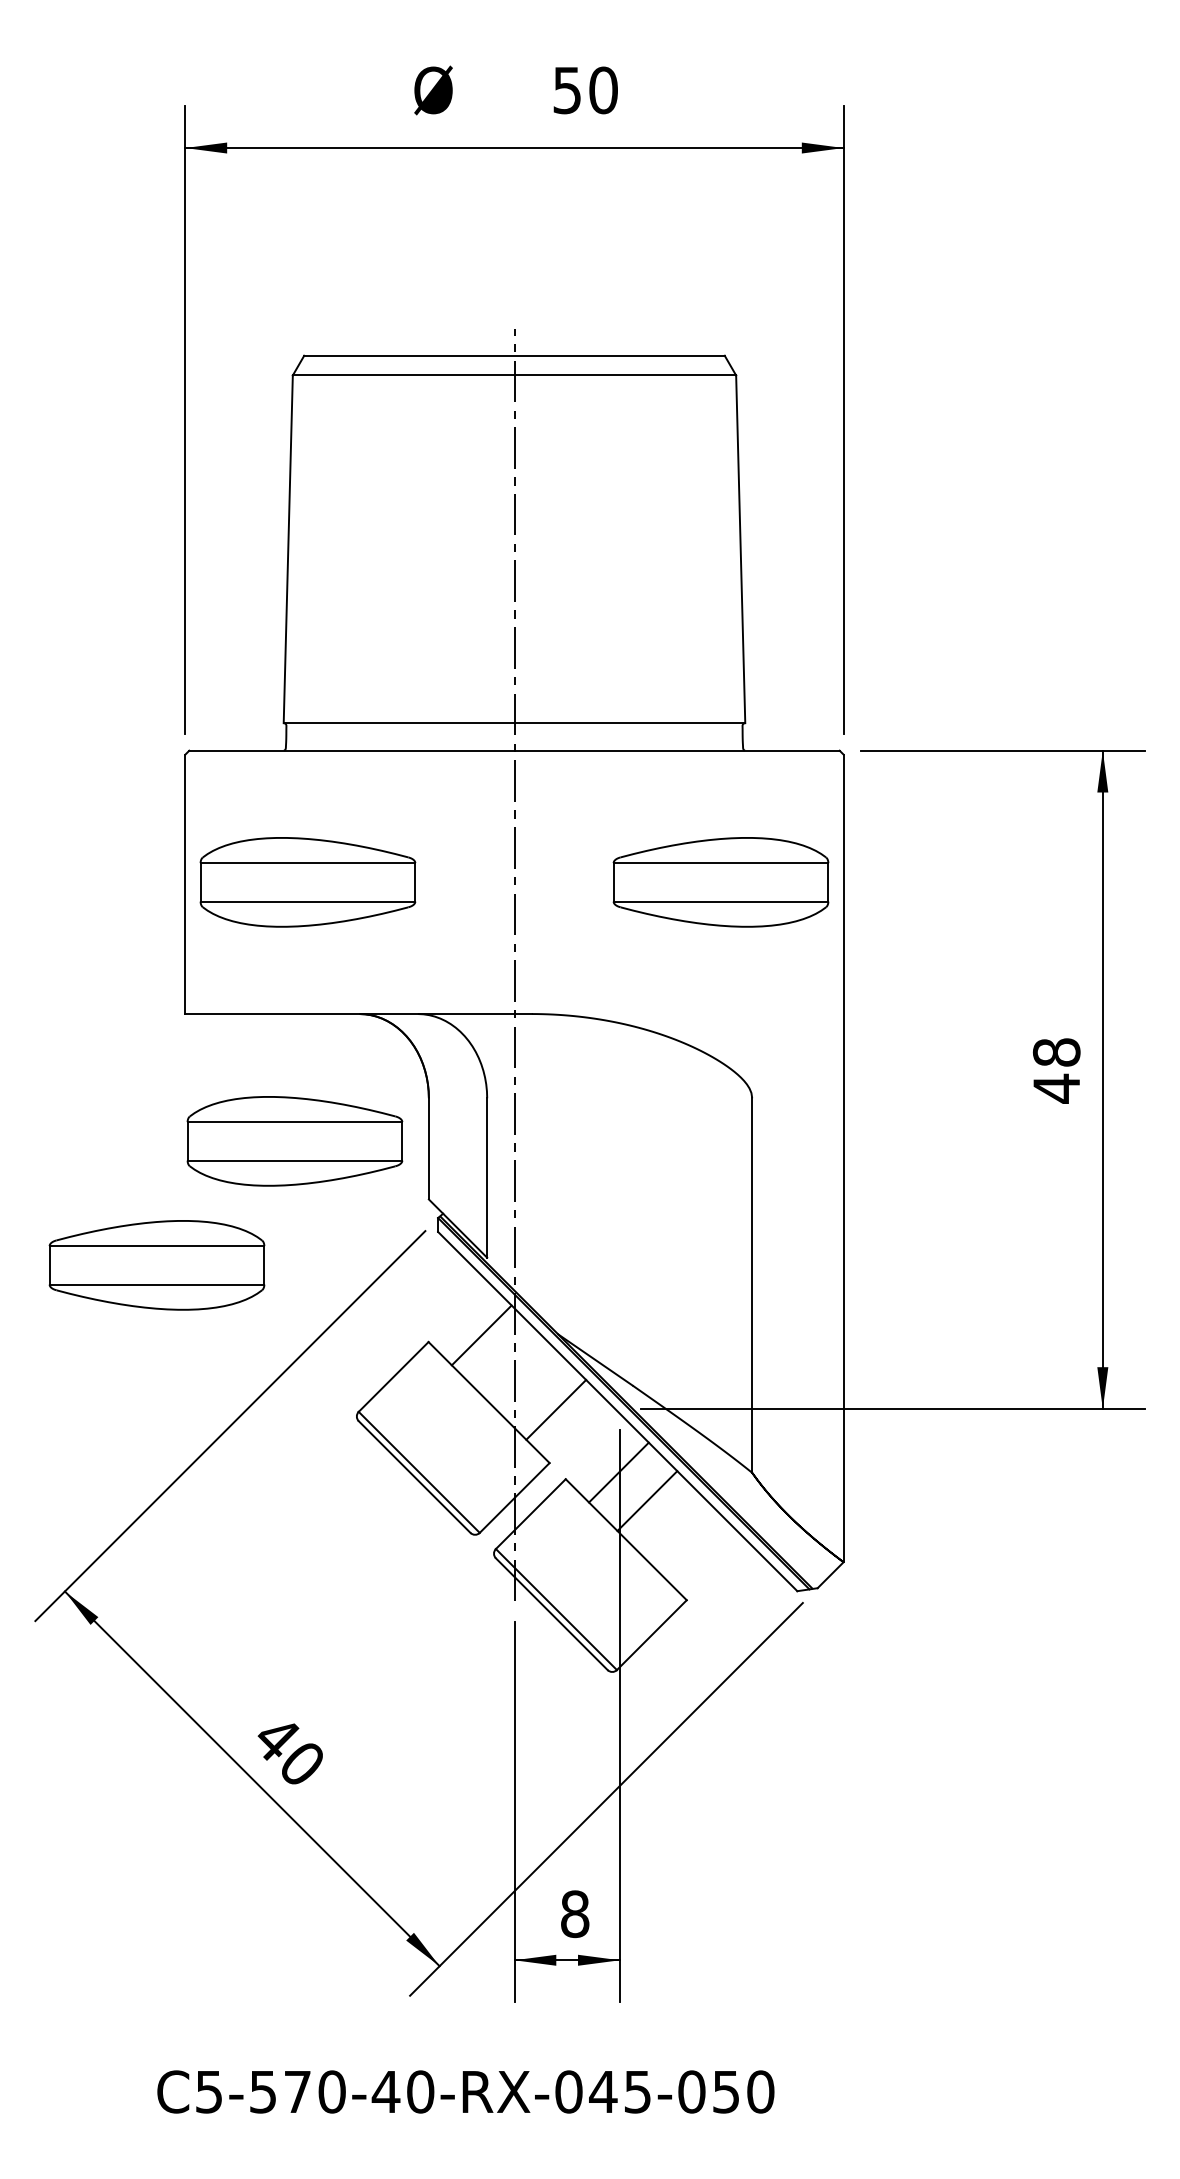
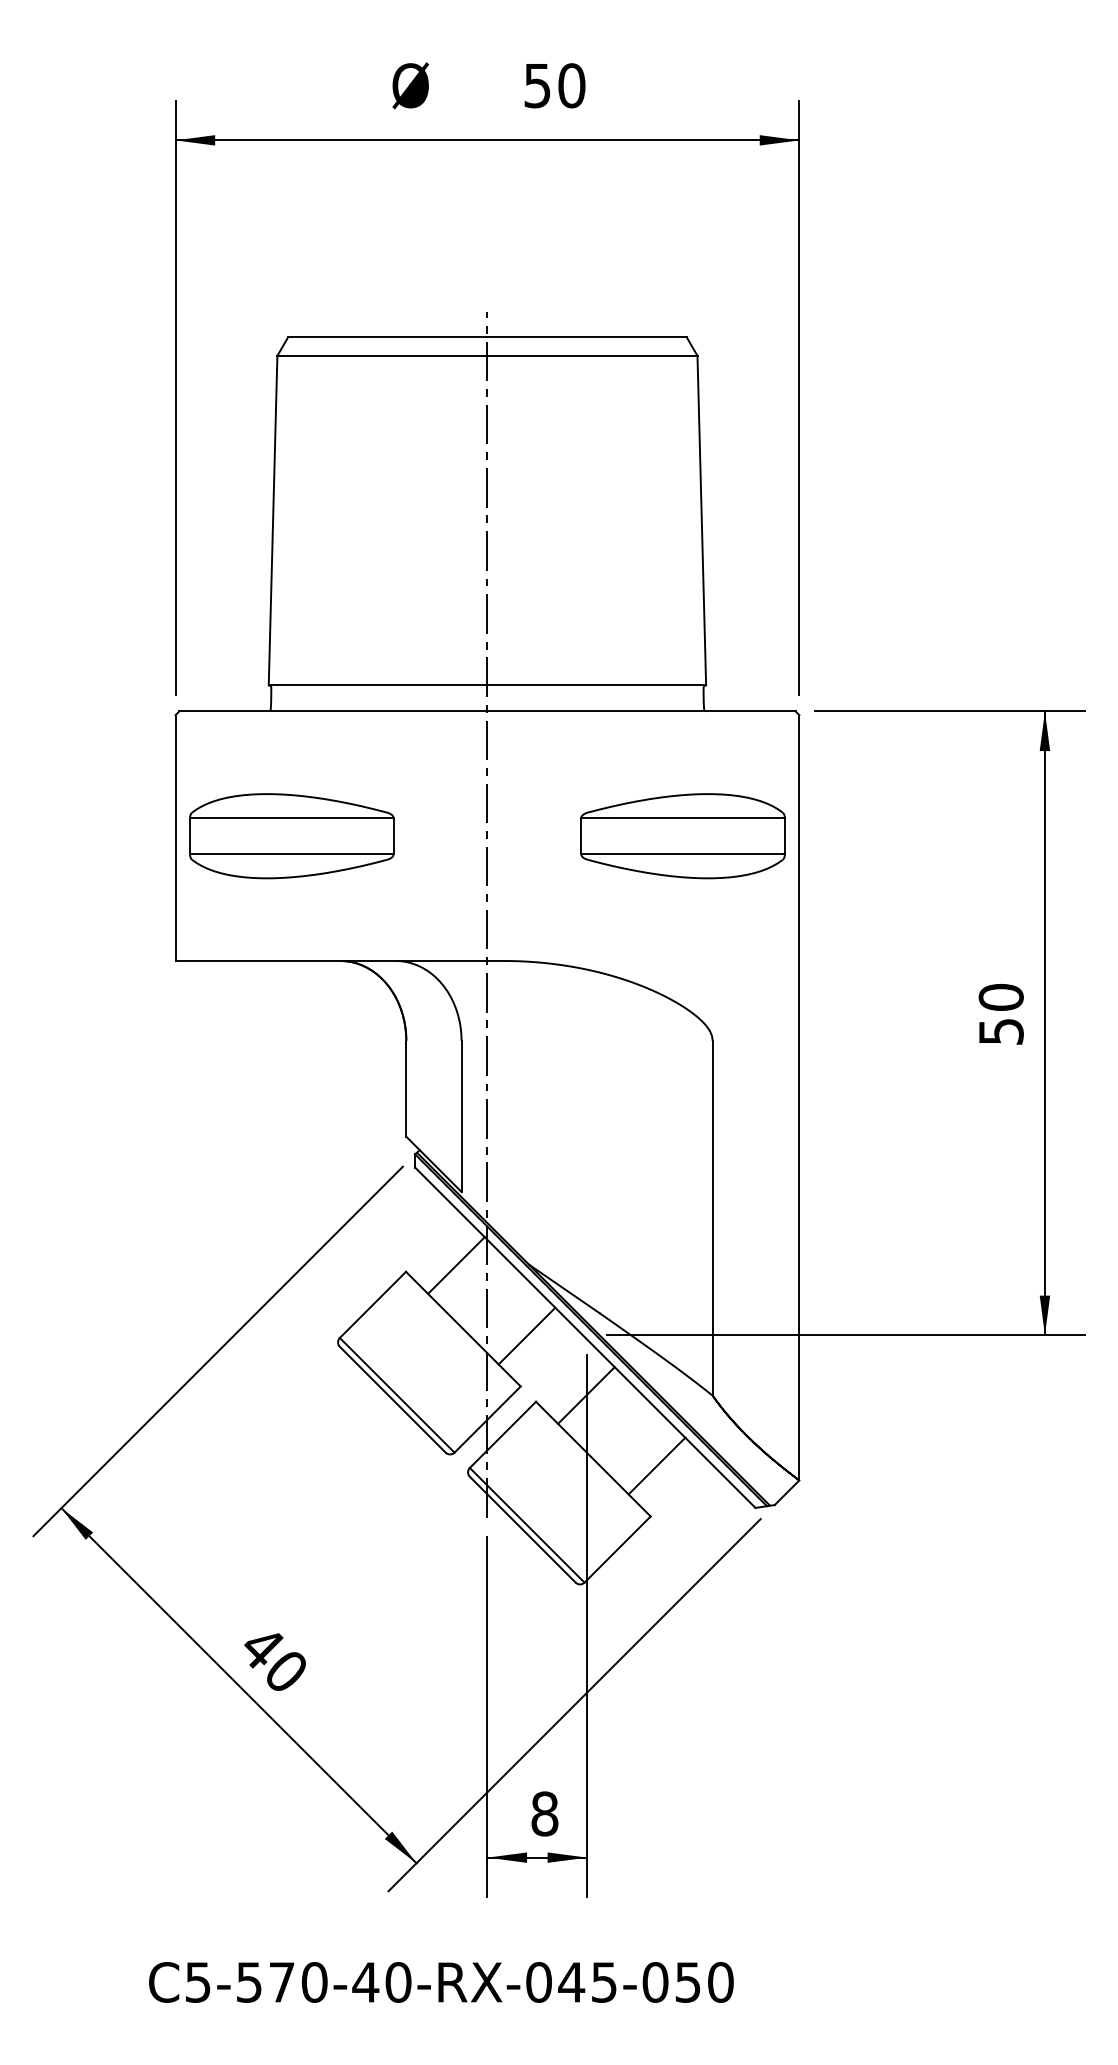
text: (1056, 1070) -> (1001, 1014), 48 -> 50
part: (294, 1141) -> (278, 1081), removed
part: (156, 1265) -> (148, 1199), removed
line: (647, 1500) -> (657, 1465), moved

